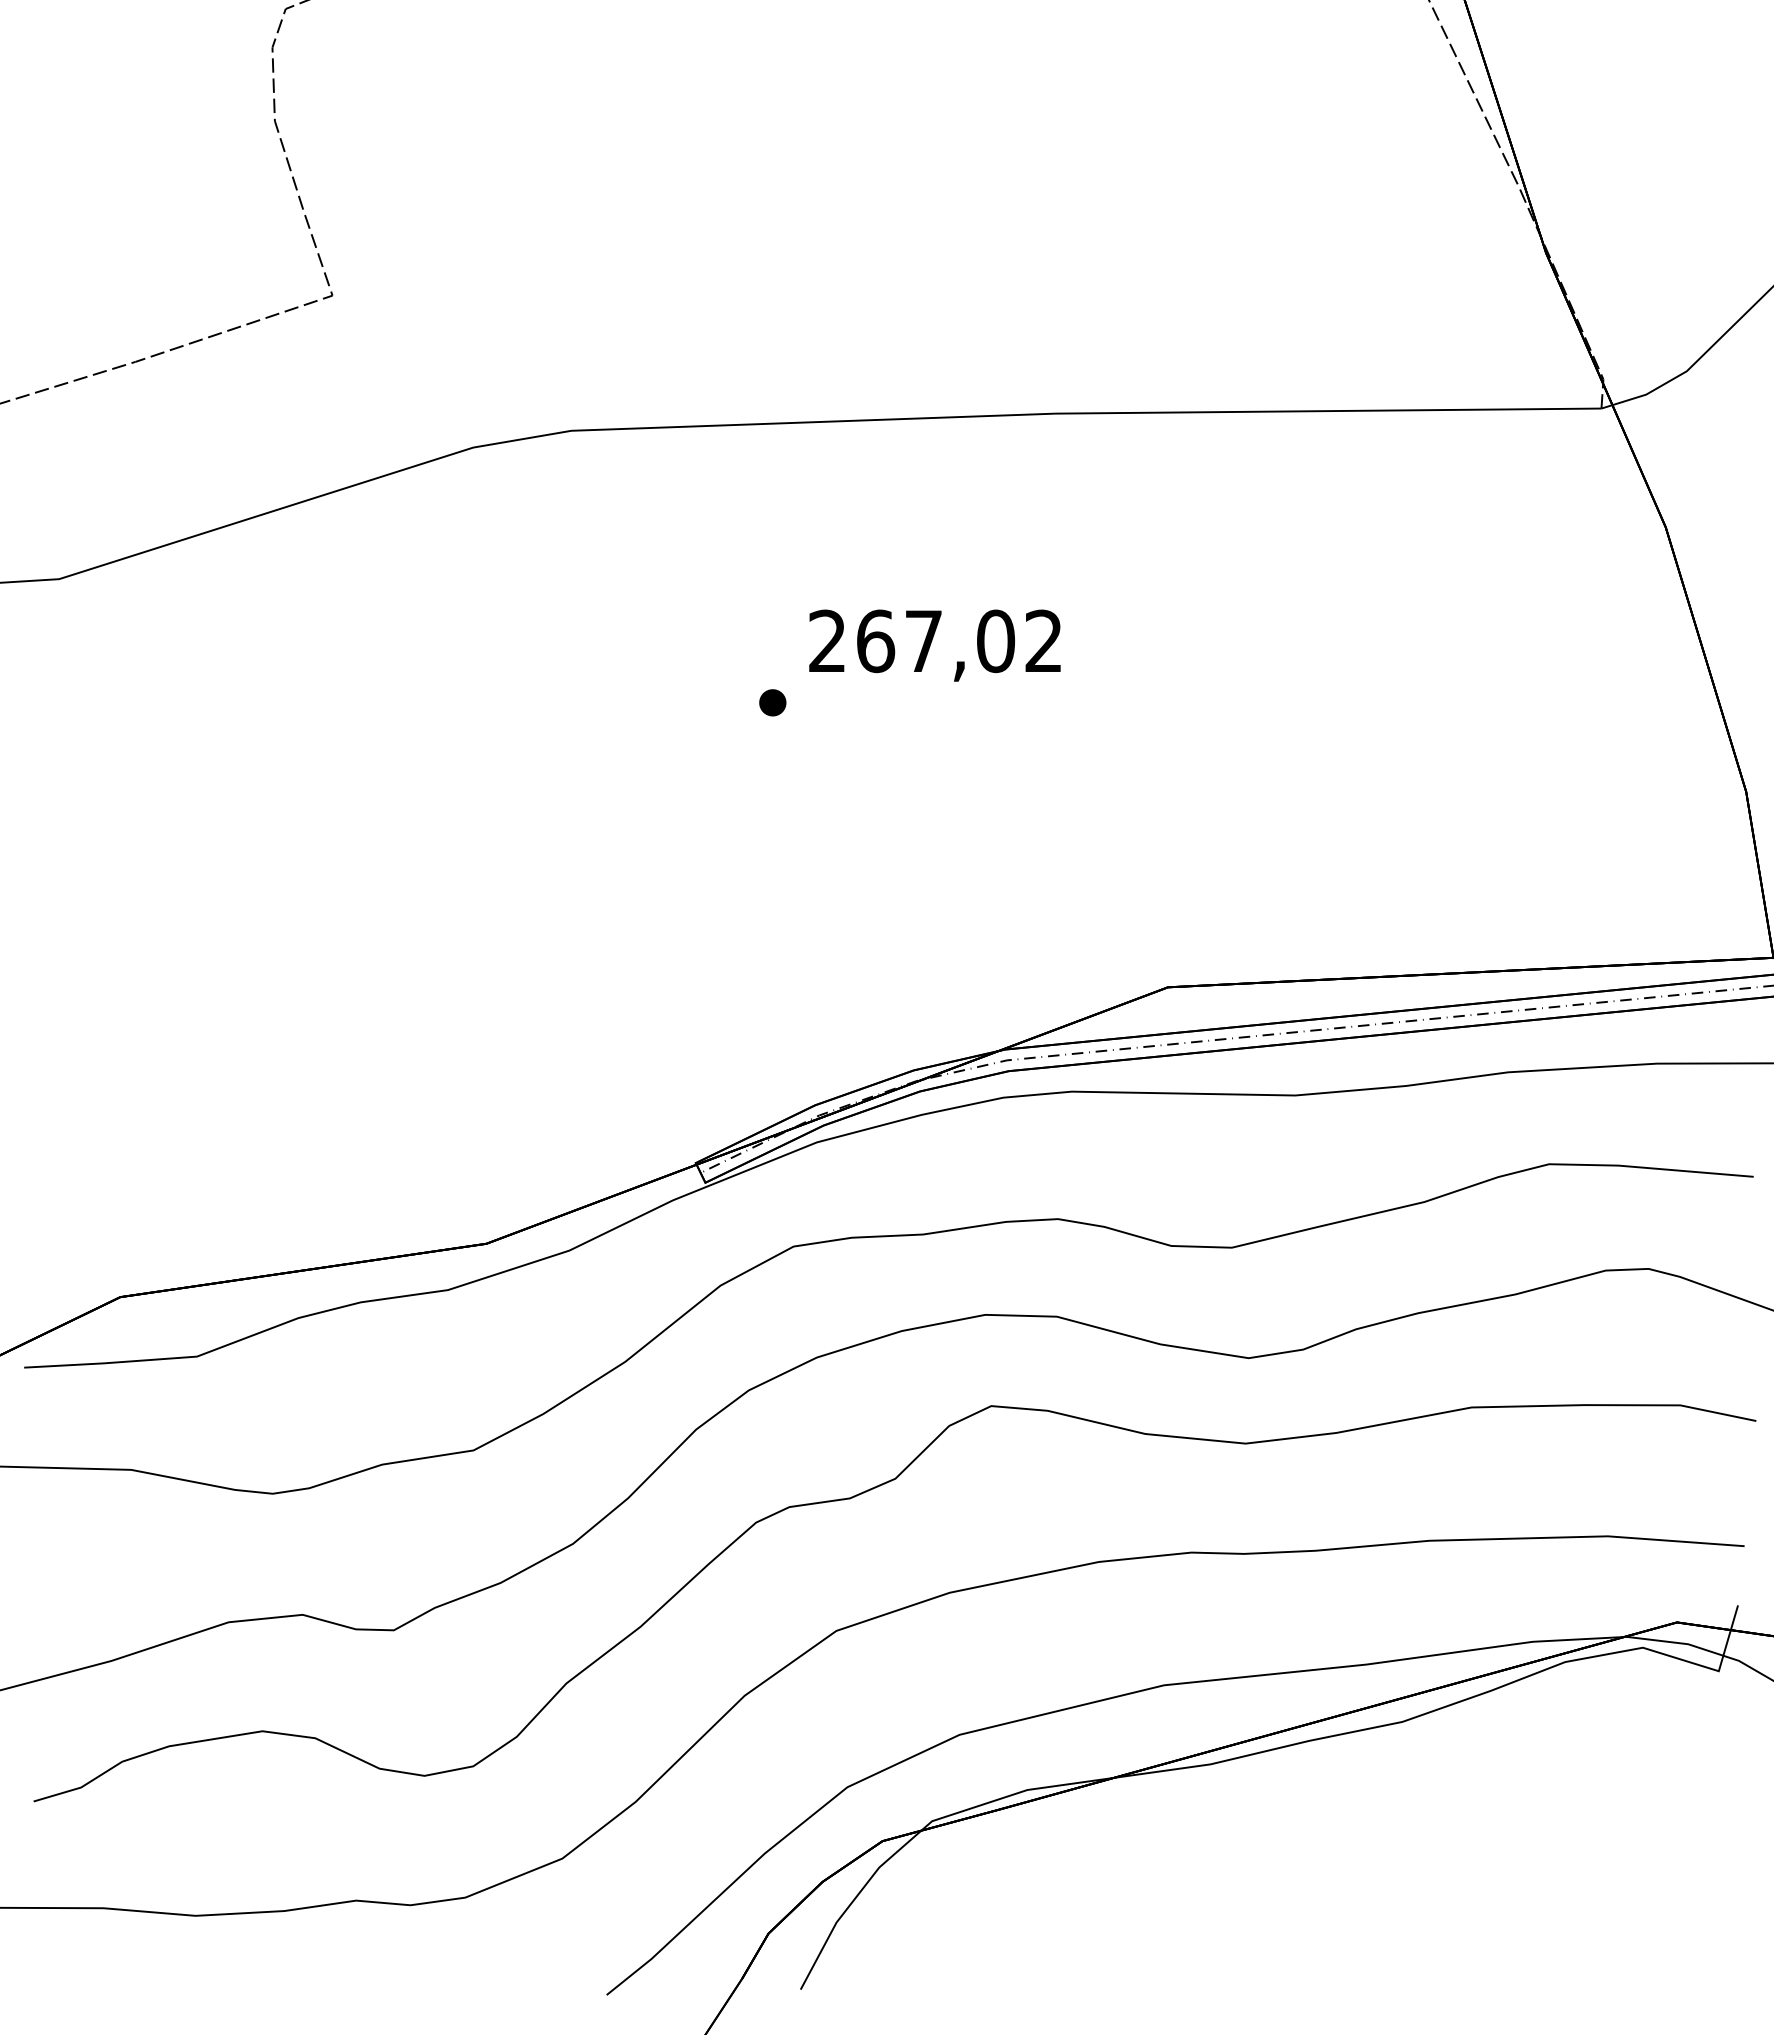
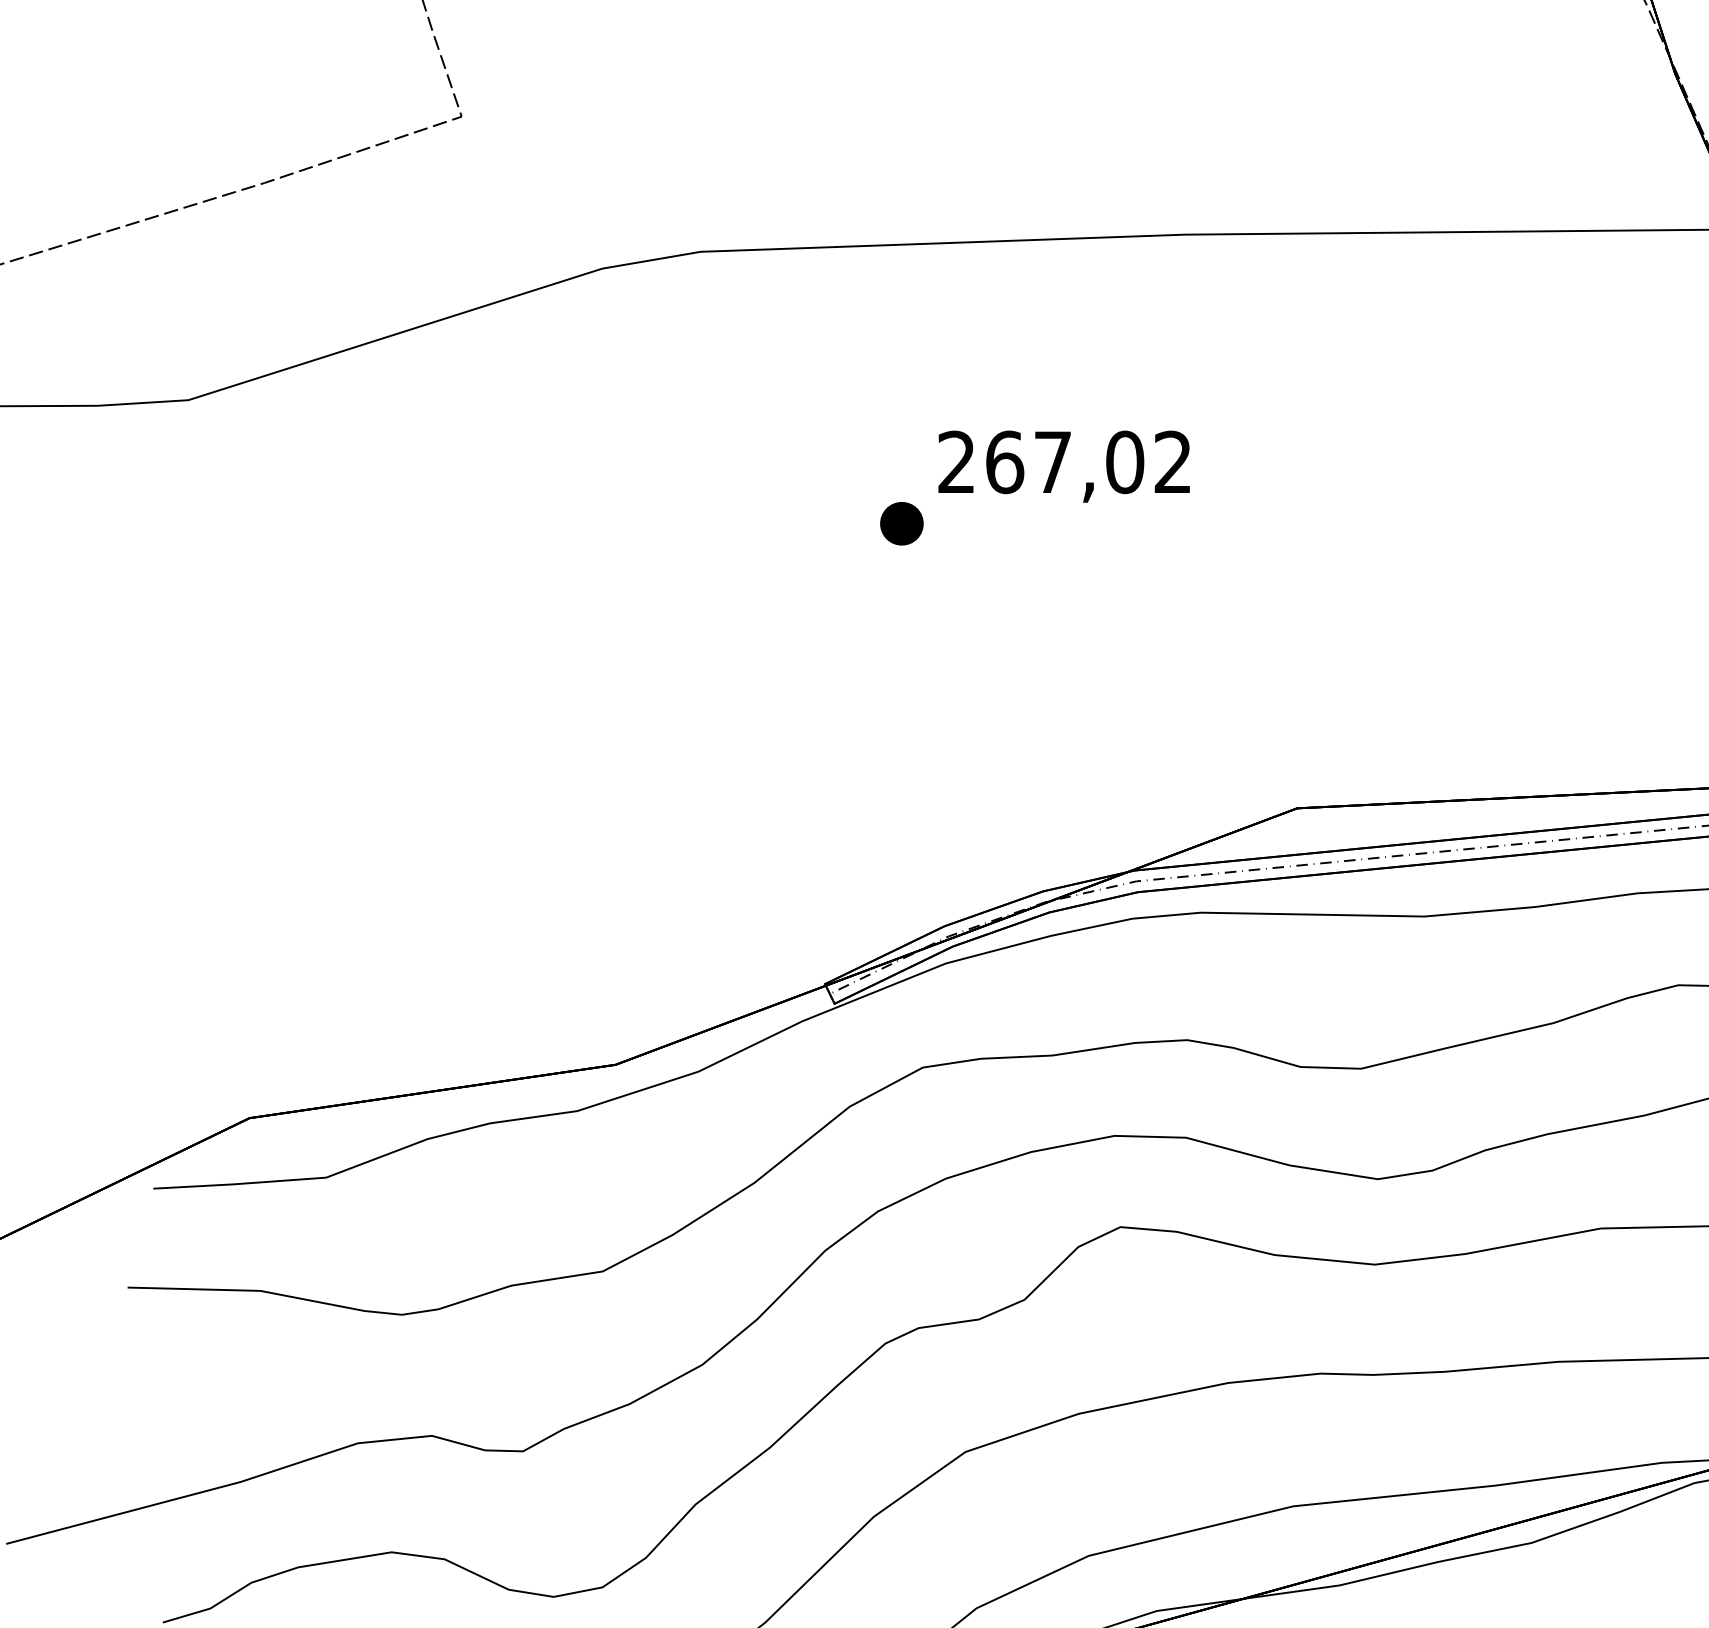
part: (772, 702) -> (901, 523), size x1.6

